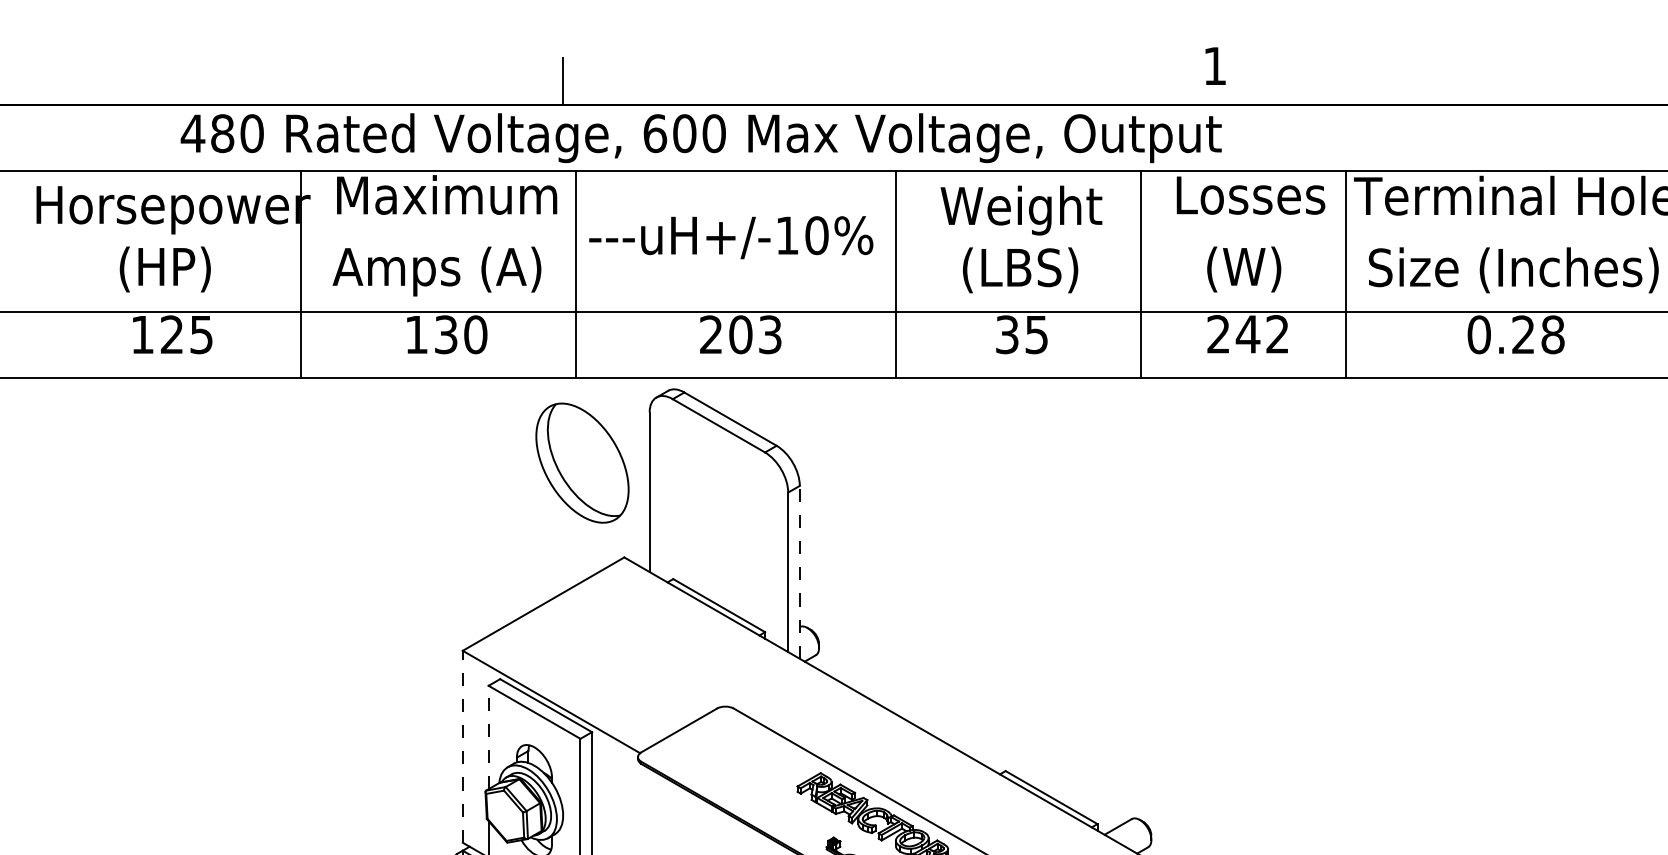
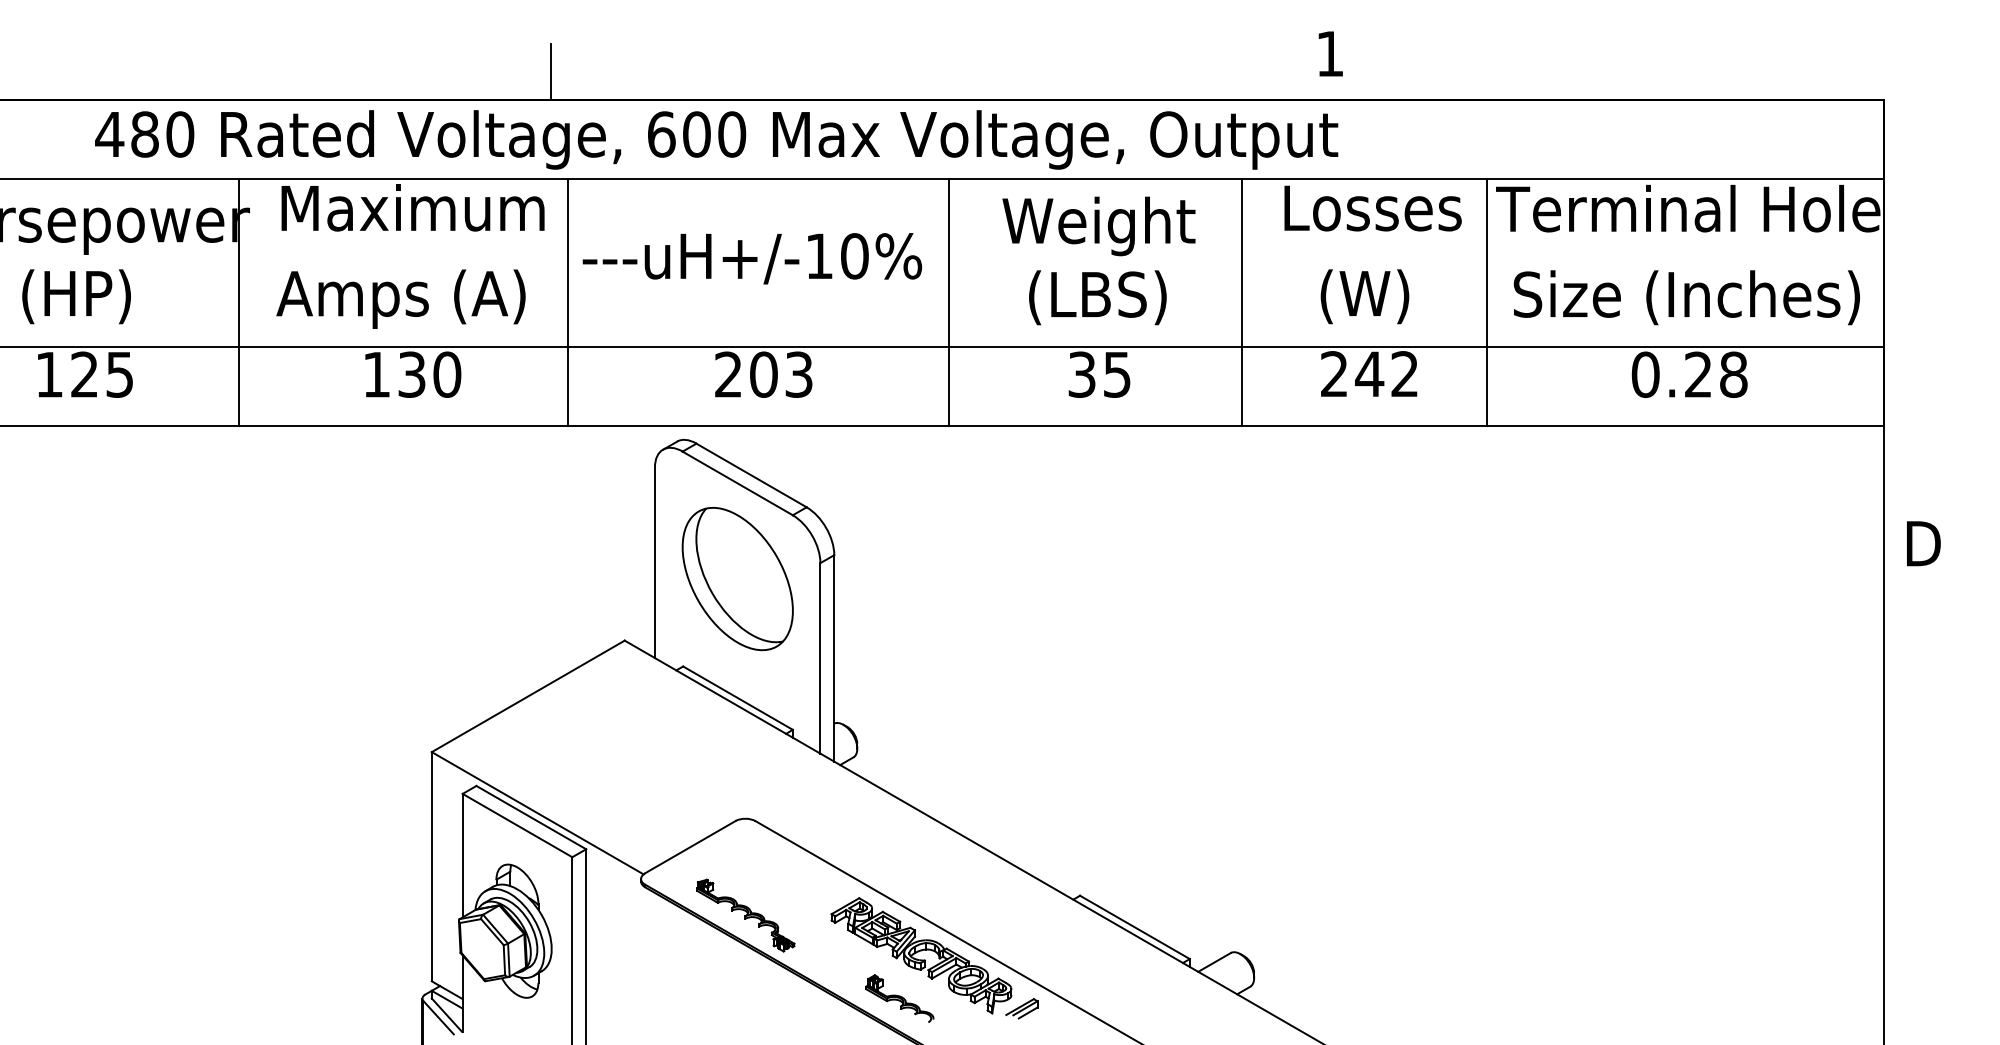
part: (582, 463) -> (737, 579), moved
line: (799, 571) -> (834, 657), dashed -> solid
line: (488, 737) -> (462, 855), dashed -> solid
line: (462, 746) -> (431, 866), dashed -> solid
part: (725, 787) -> (745, 915), added

